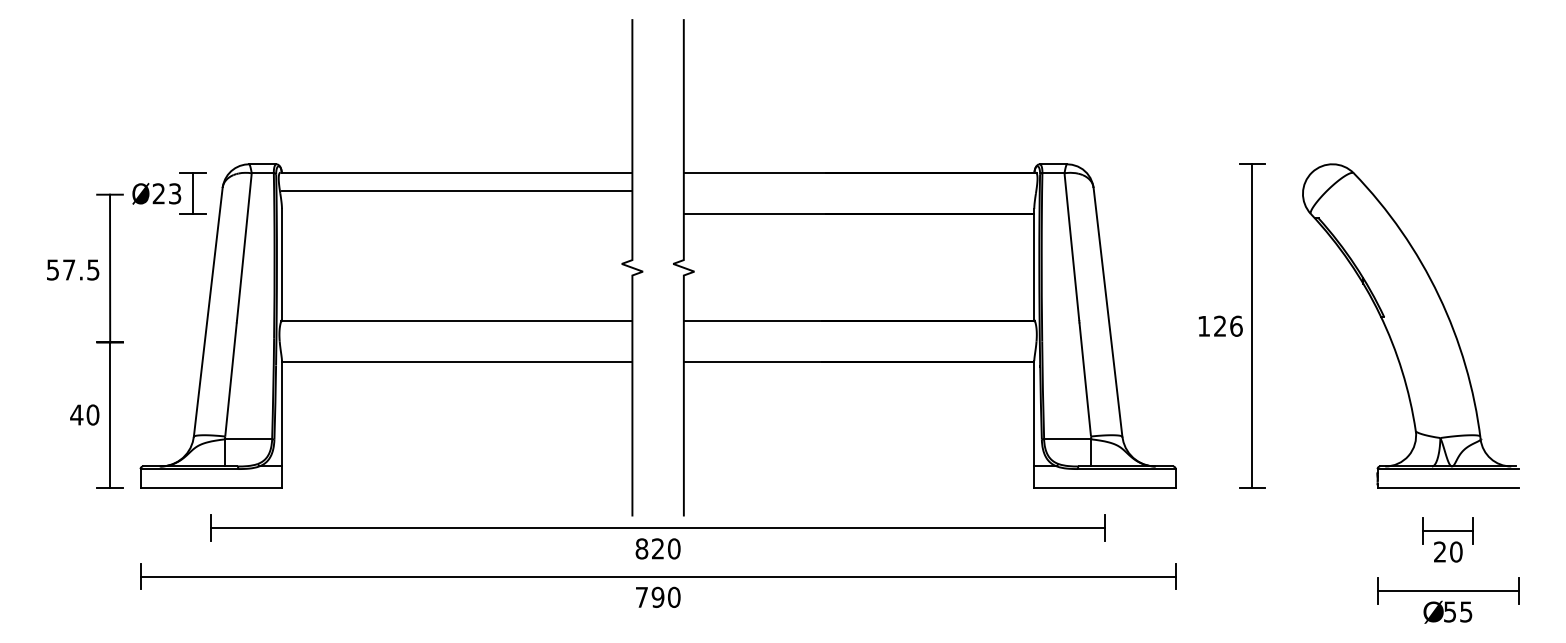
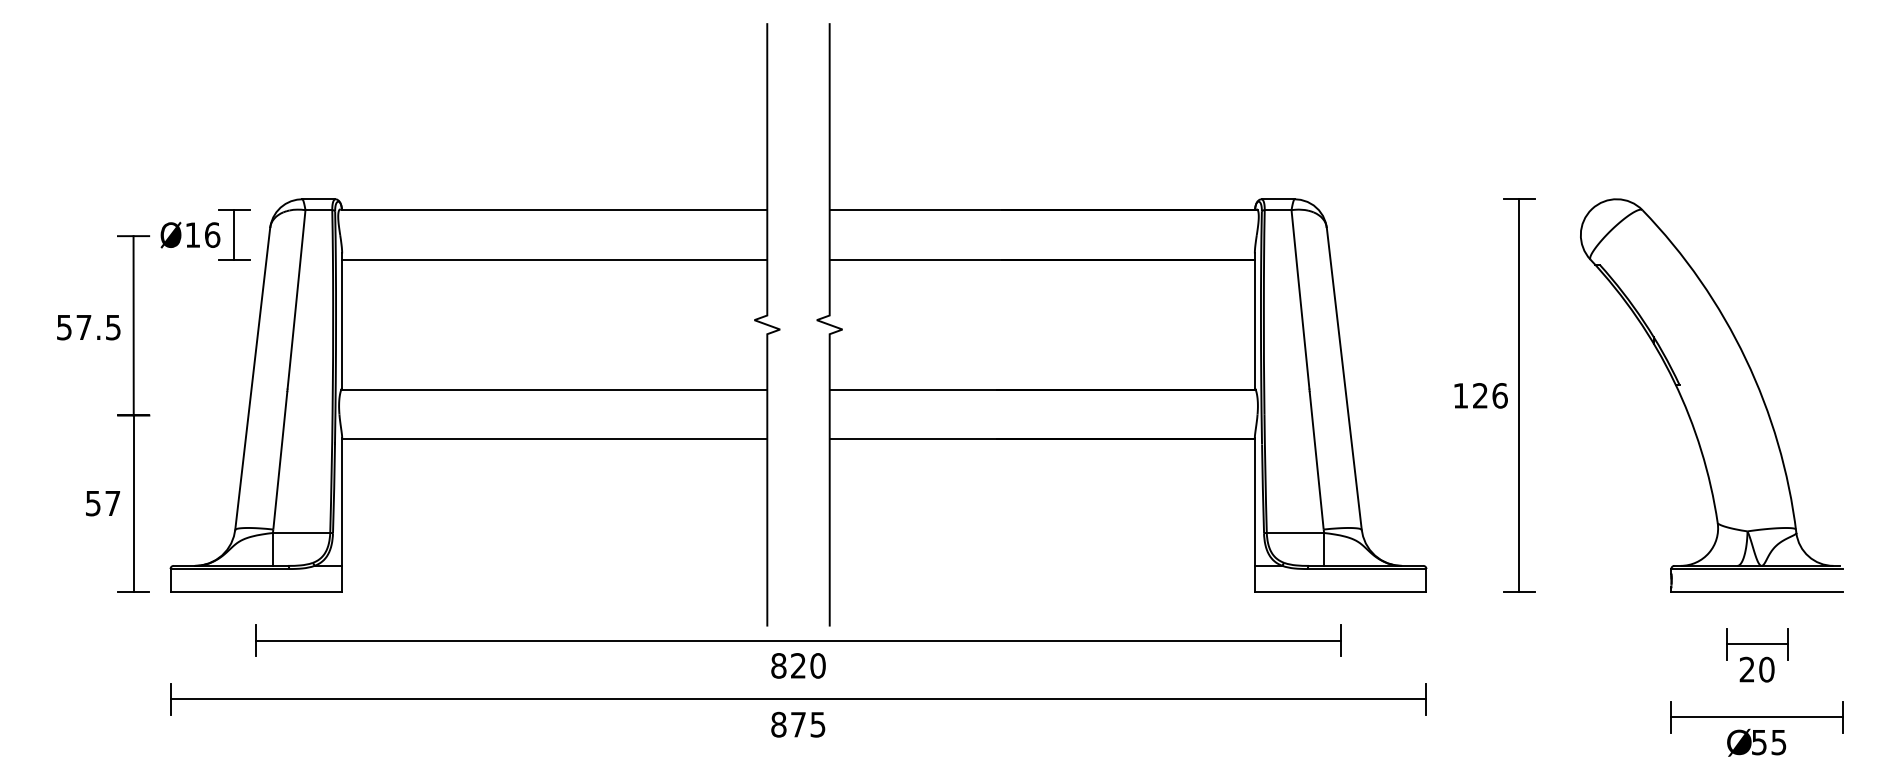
line: (456, 191) -> (553, 260), moved
text: (166, 193) -> (202, 234), Ø23 -> Ø16
text: (84, 414) -> (102, 502), 40 -> 57
text: (657, 597) -> (797, 724), 790 -> 875

